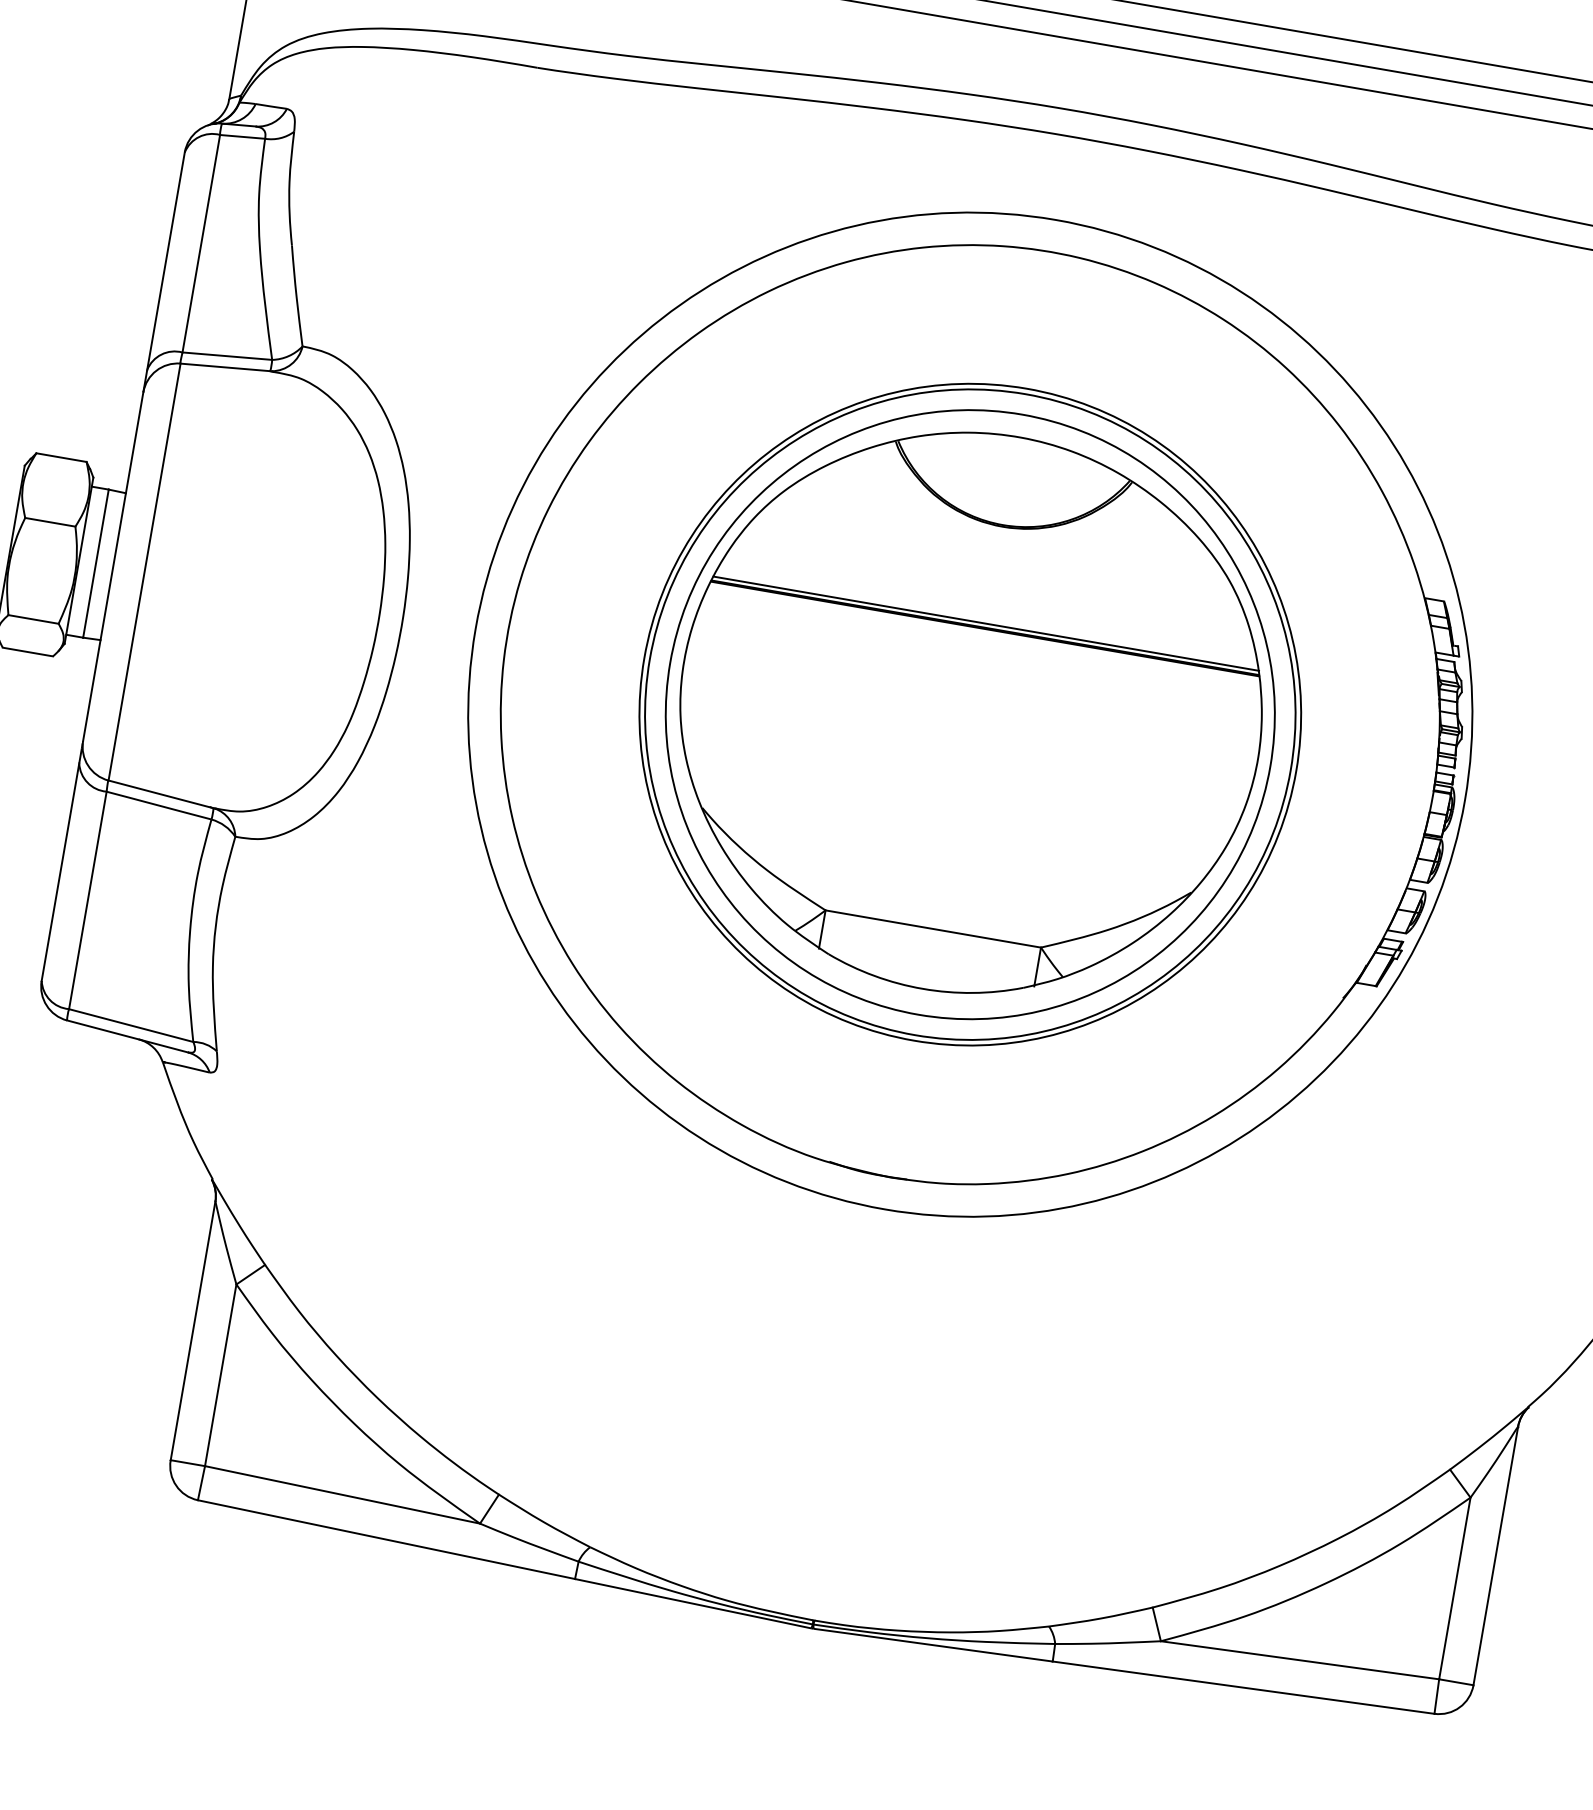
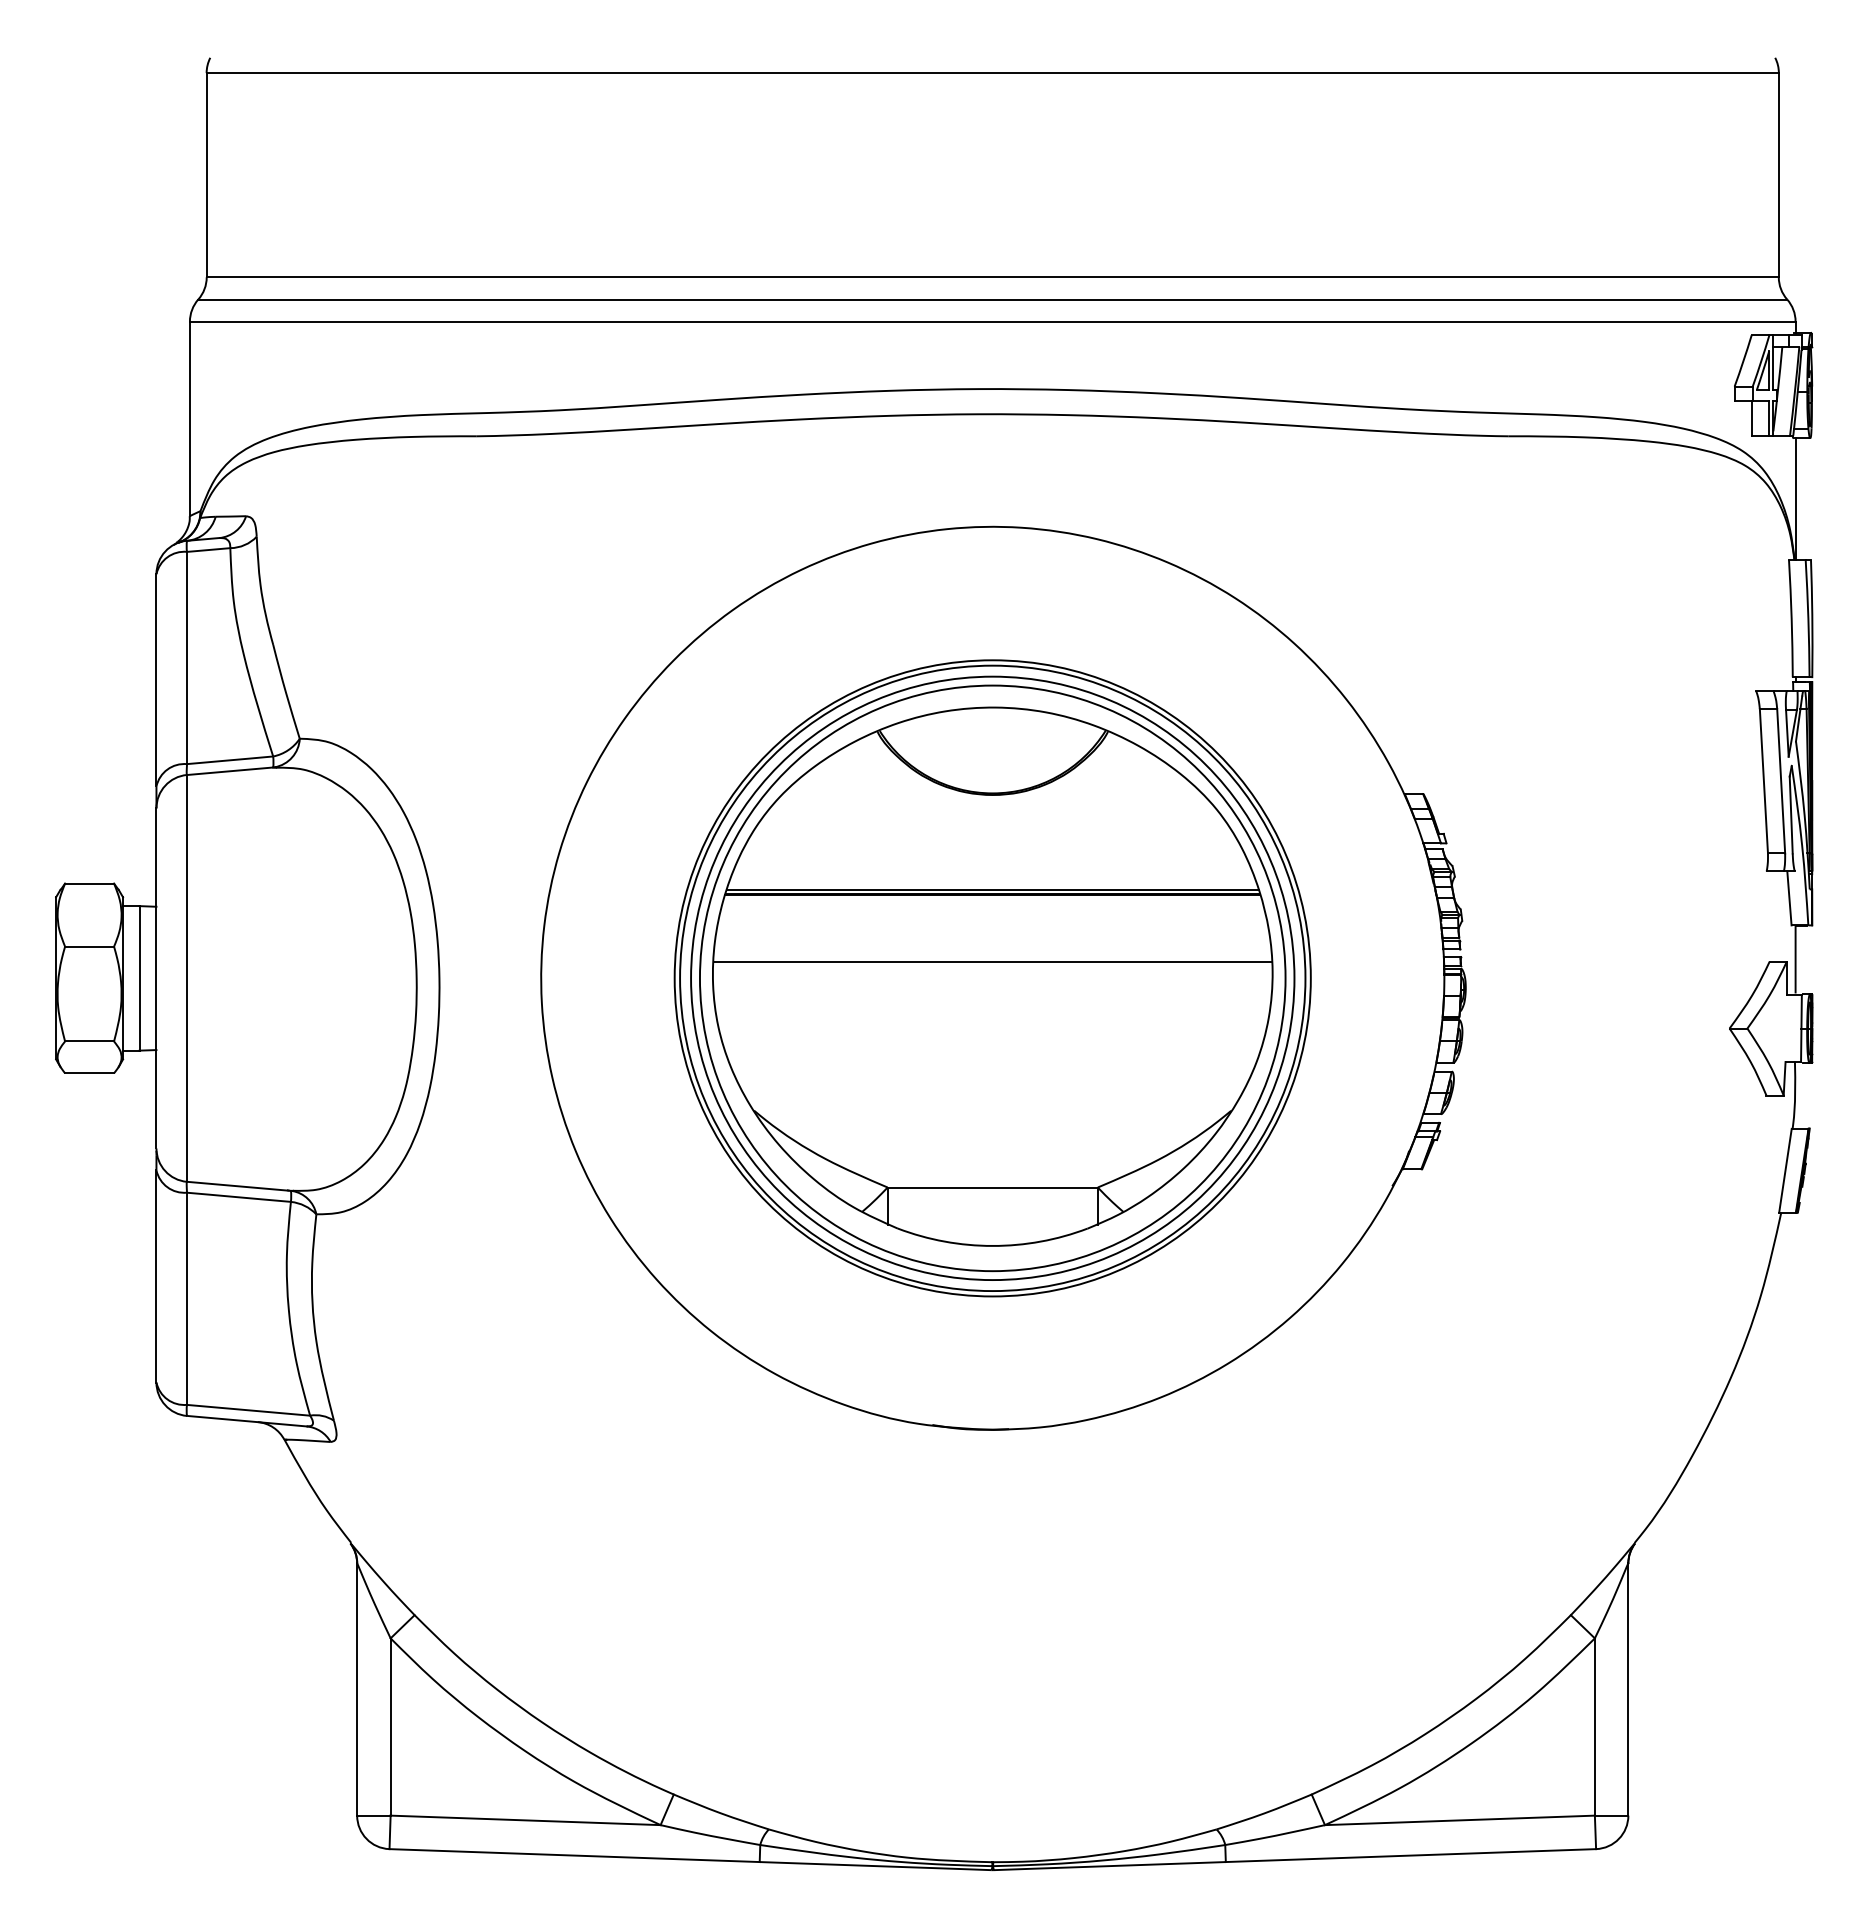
line: (973, 697) -> (992, 961), added
circle: (970, 714) -> (992, 978), size x0.62

